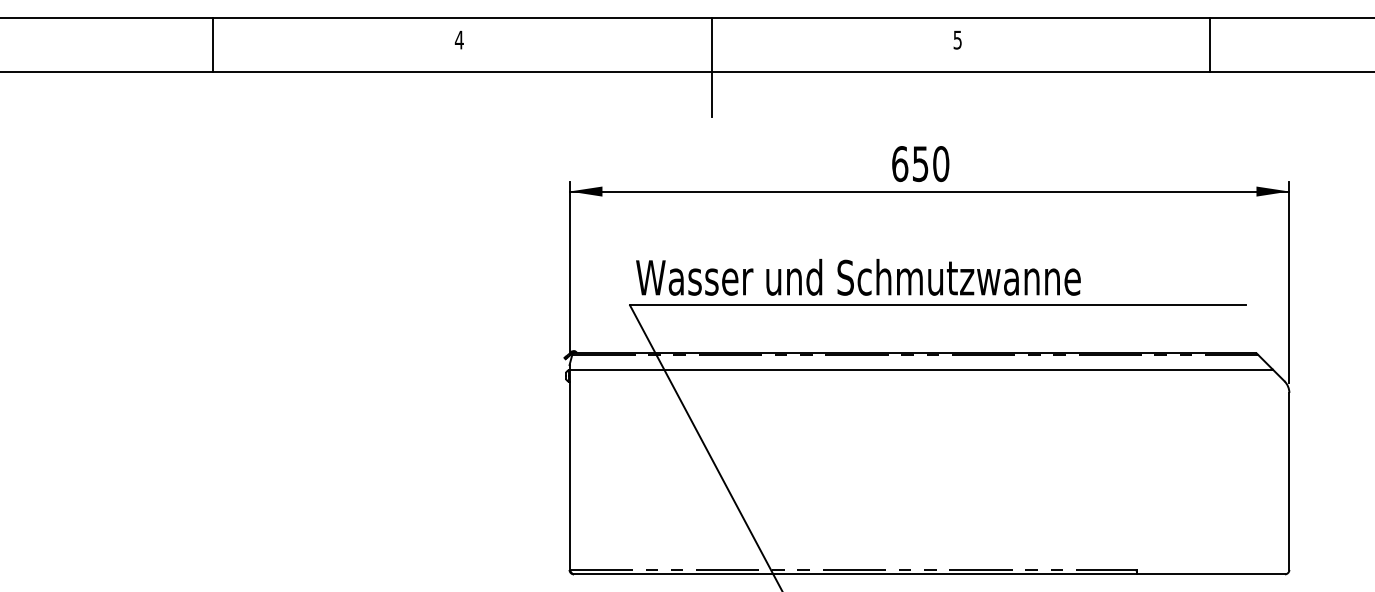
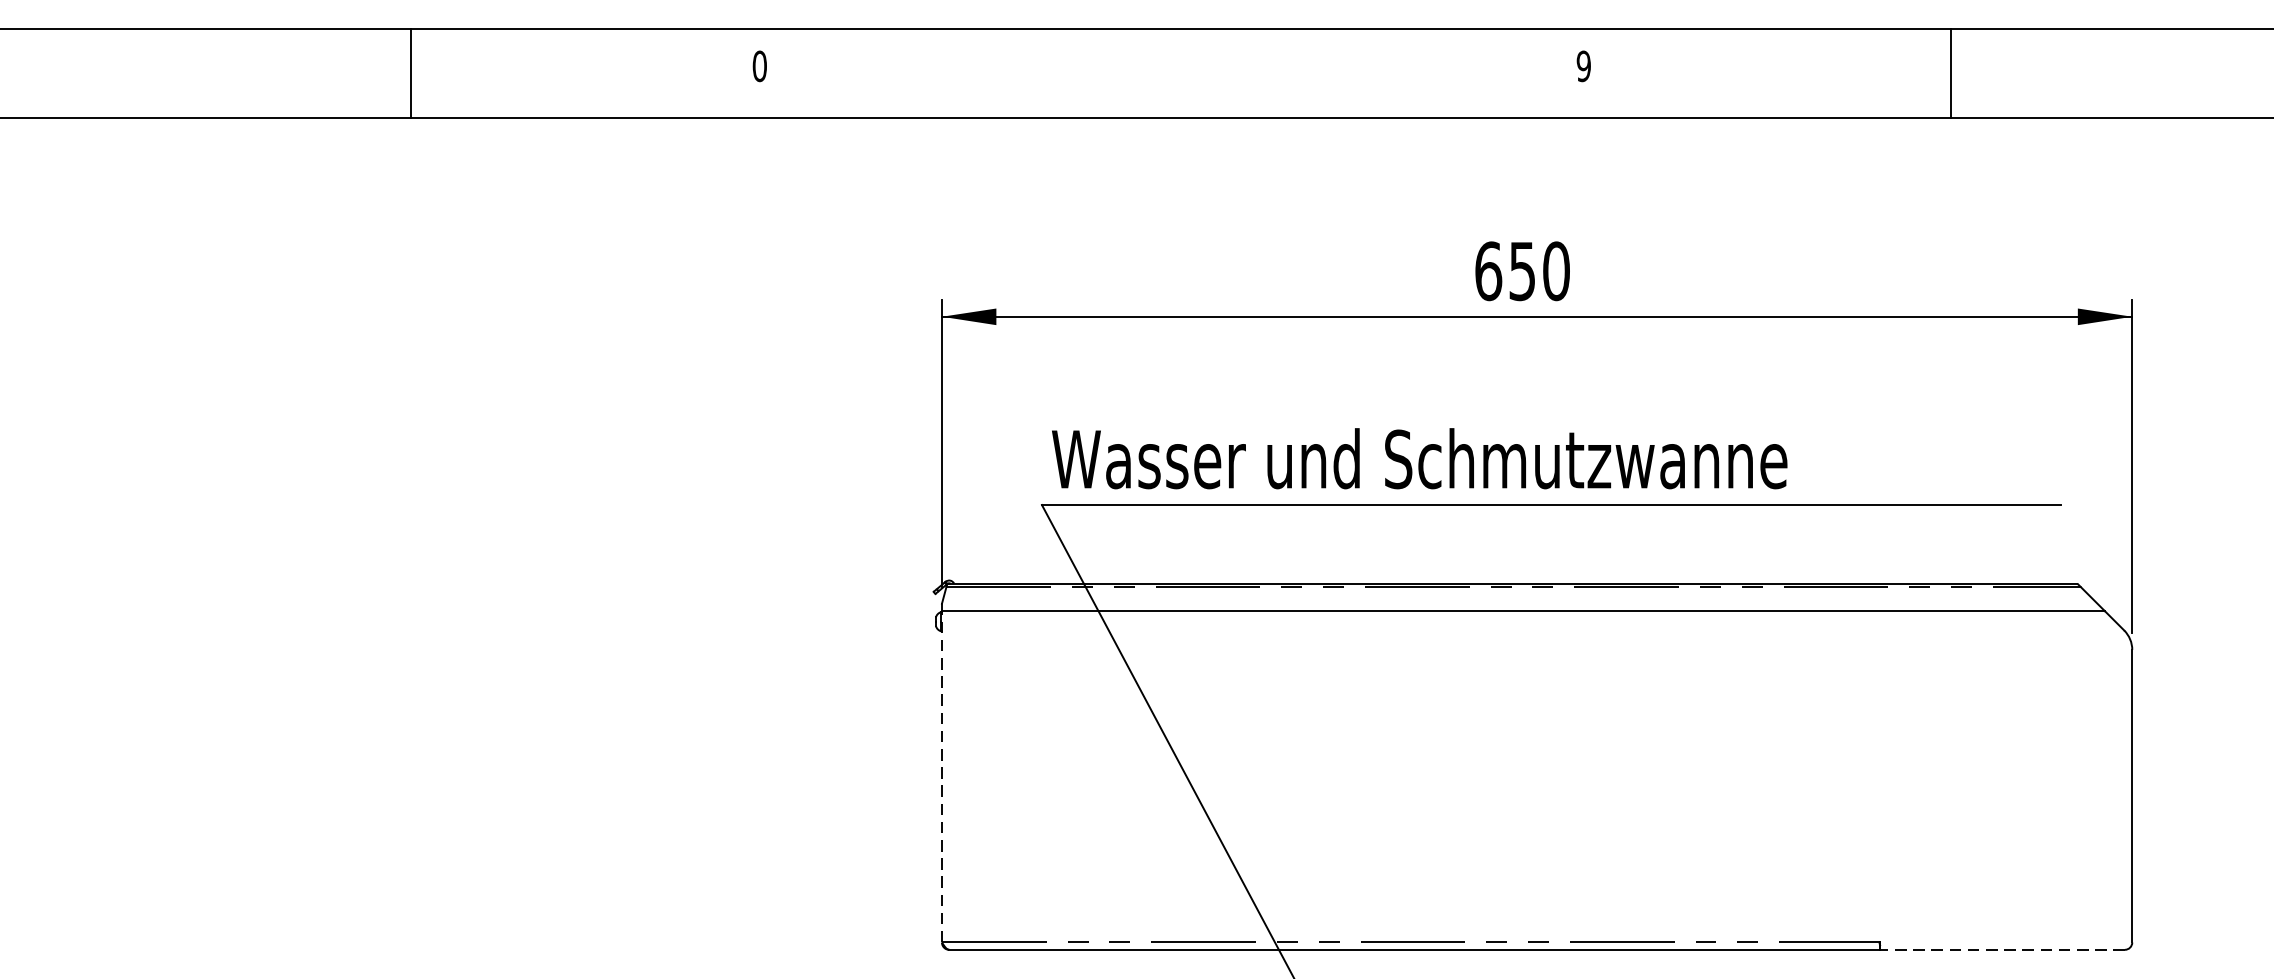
text: (458, 39) -> (758, 65), 4 -> 0
text: (957, 39) -> (1583, 65), 5 -> 9
line: (213, 44) -> (411, 73), moved
line: (1209, 44) -> (1950, 73), moved
line: (711, 67) -> (1176, 111), removed
line: (569, 469) -> (941, 776), solid -> dashed
line: (1211, 574) -> (2003, 950), solid -> dashed

